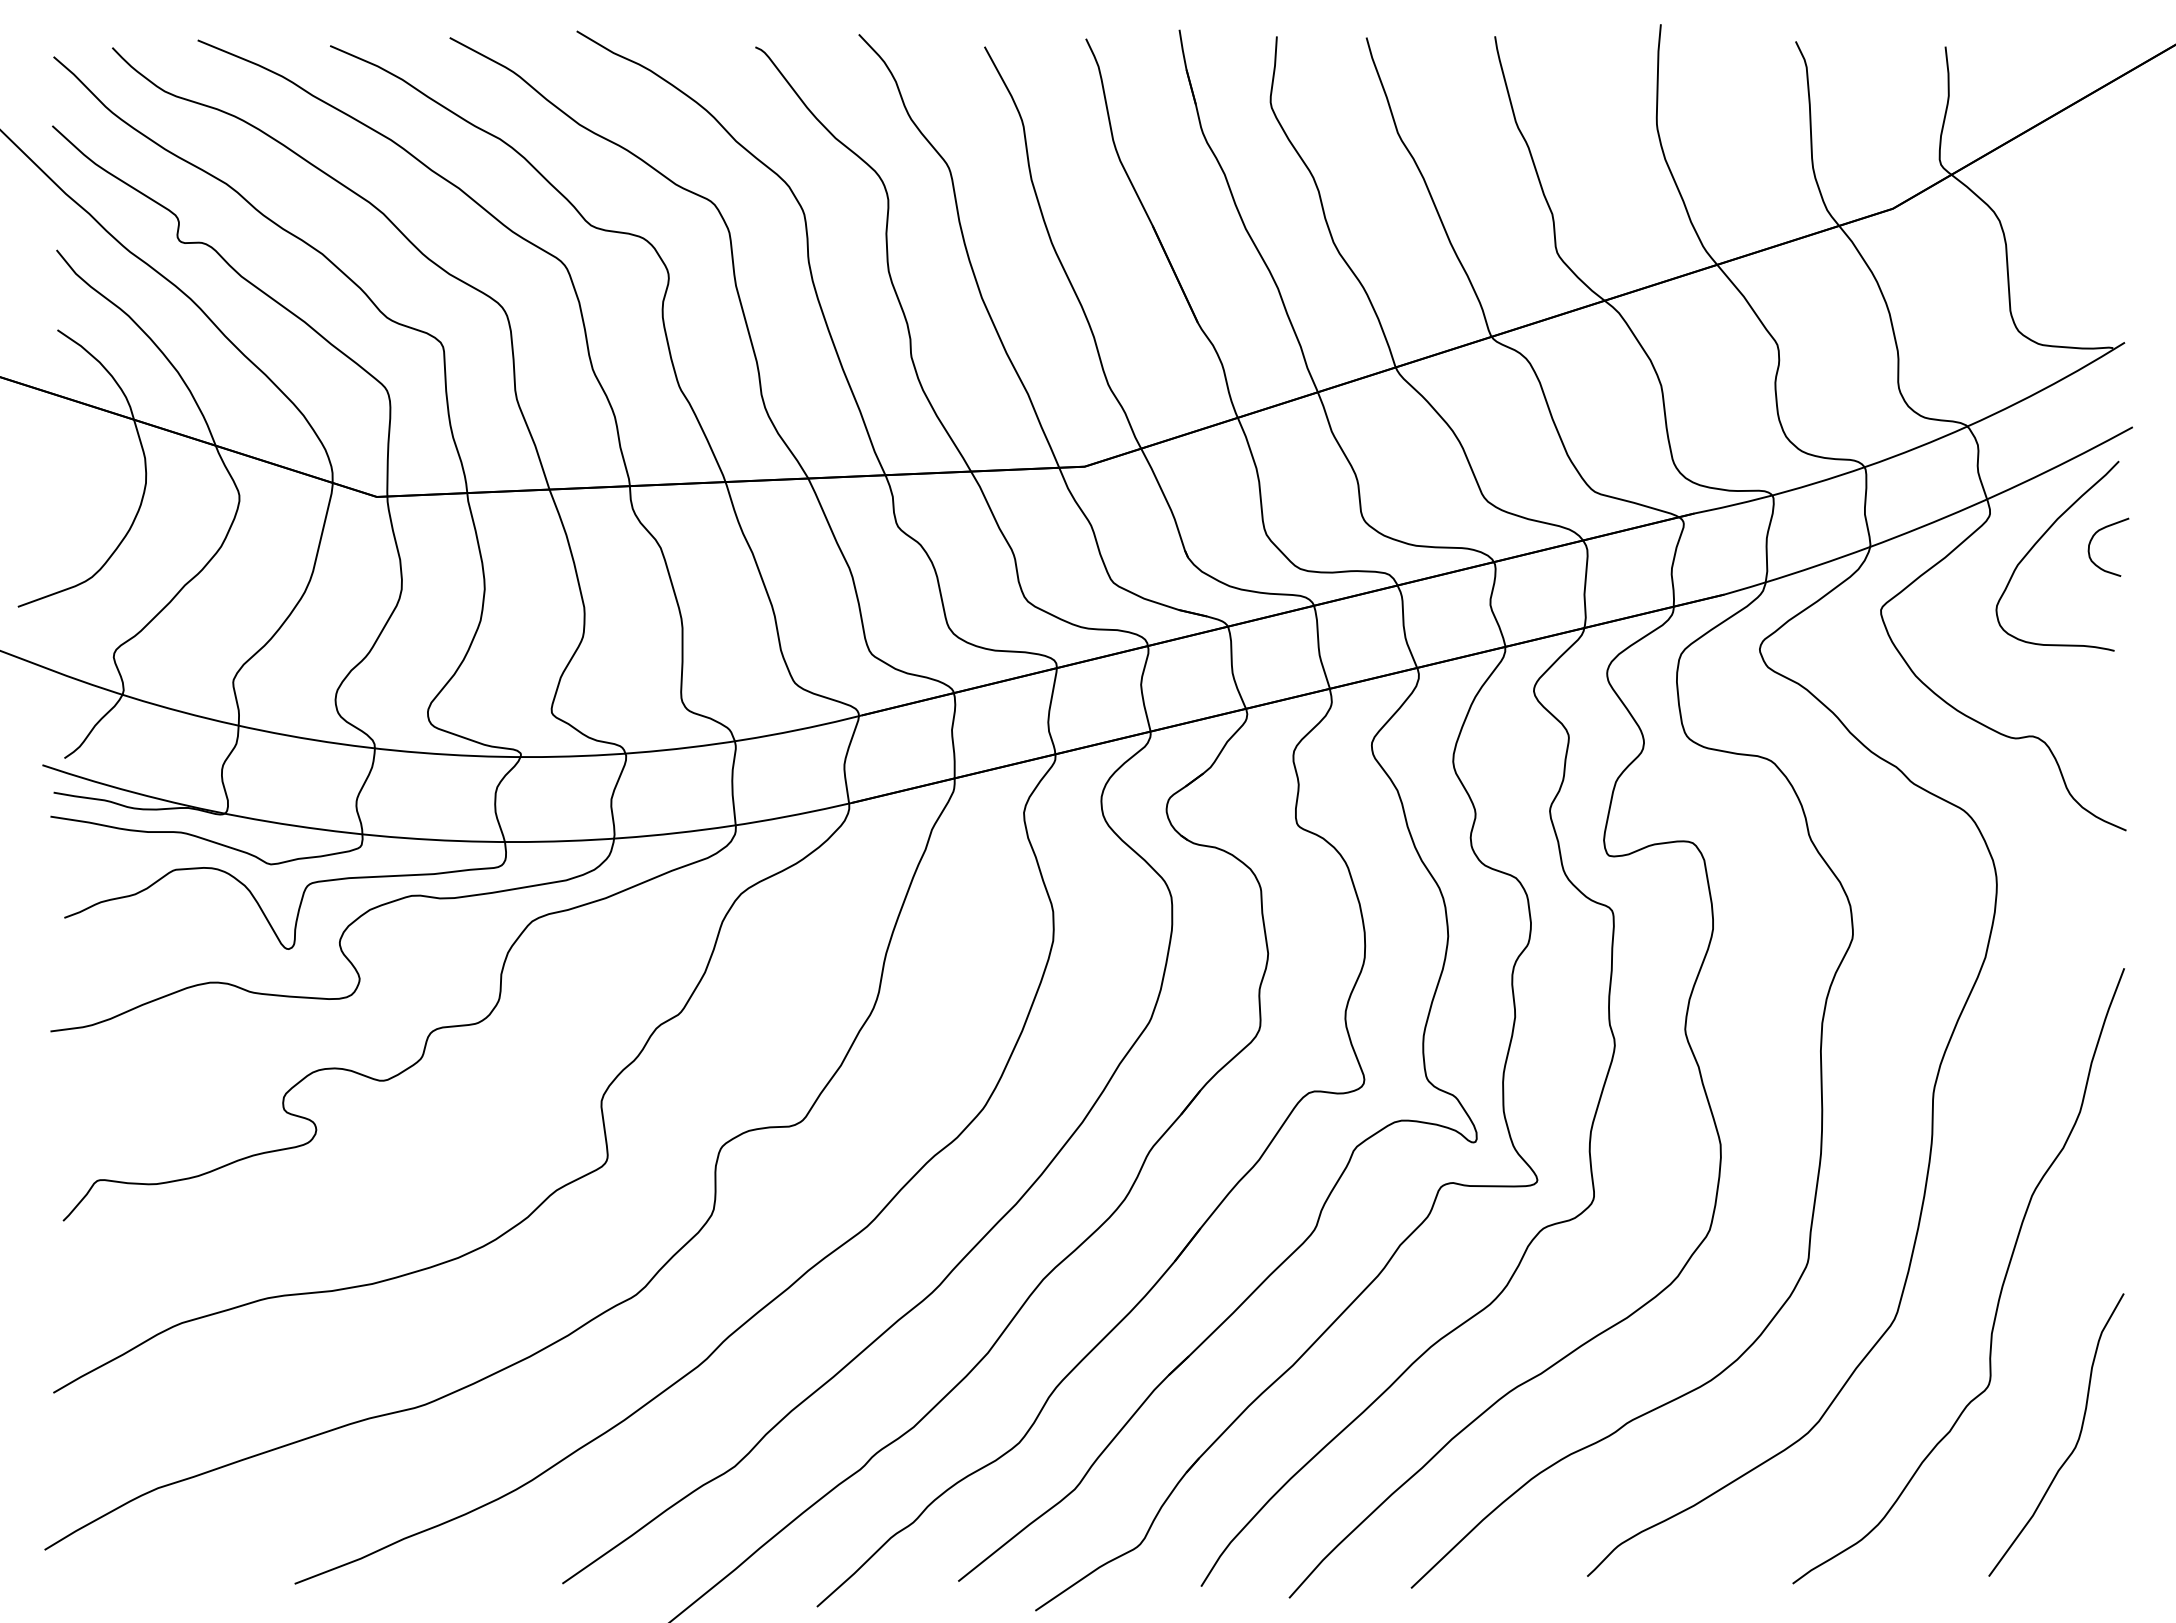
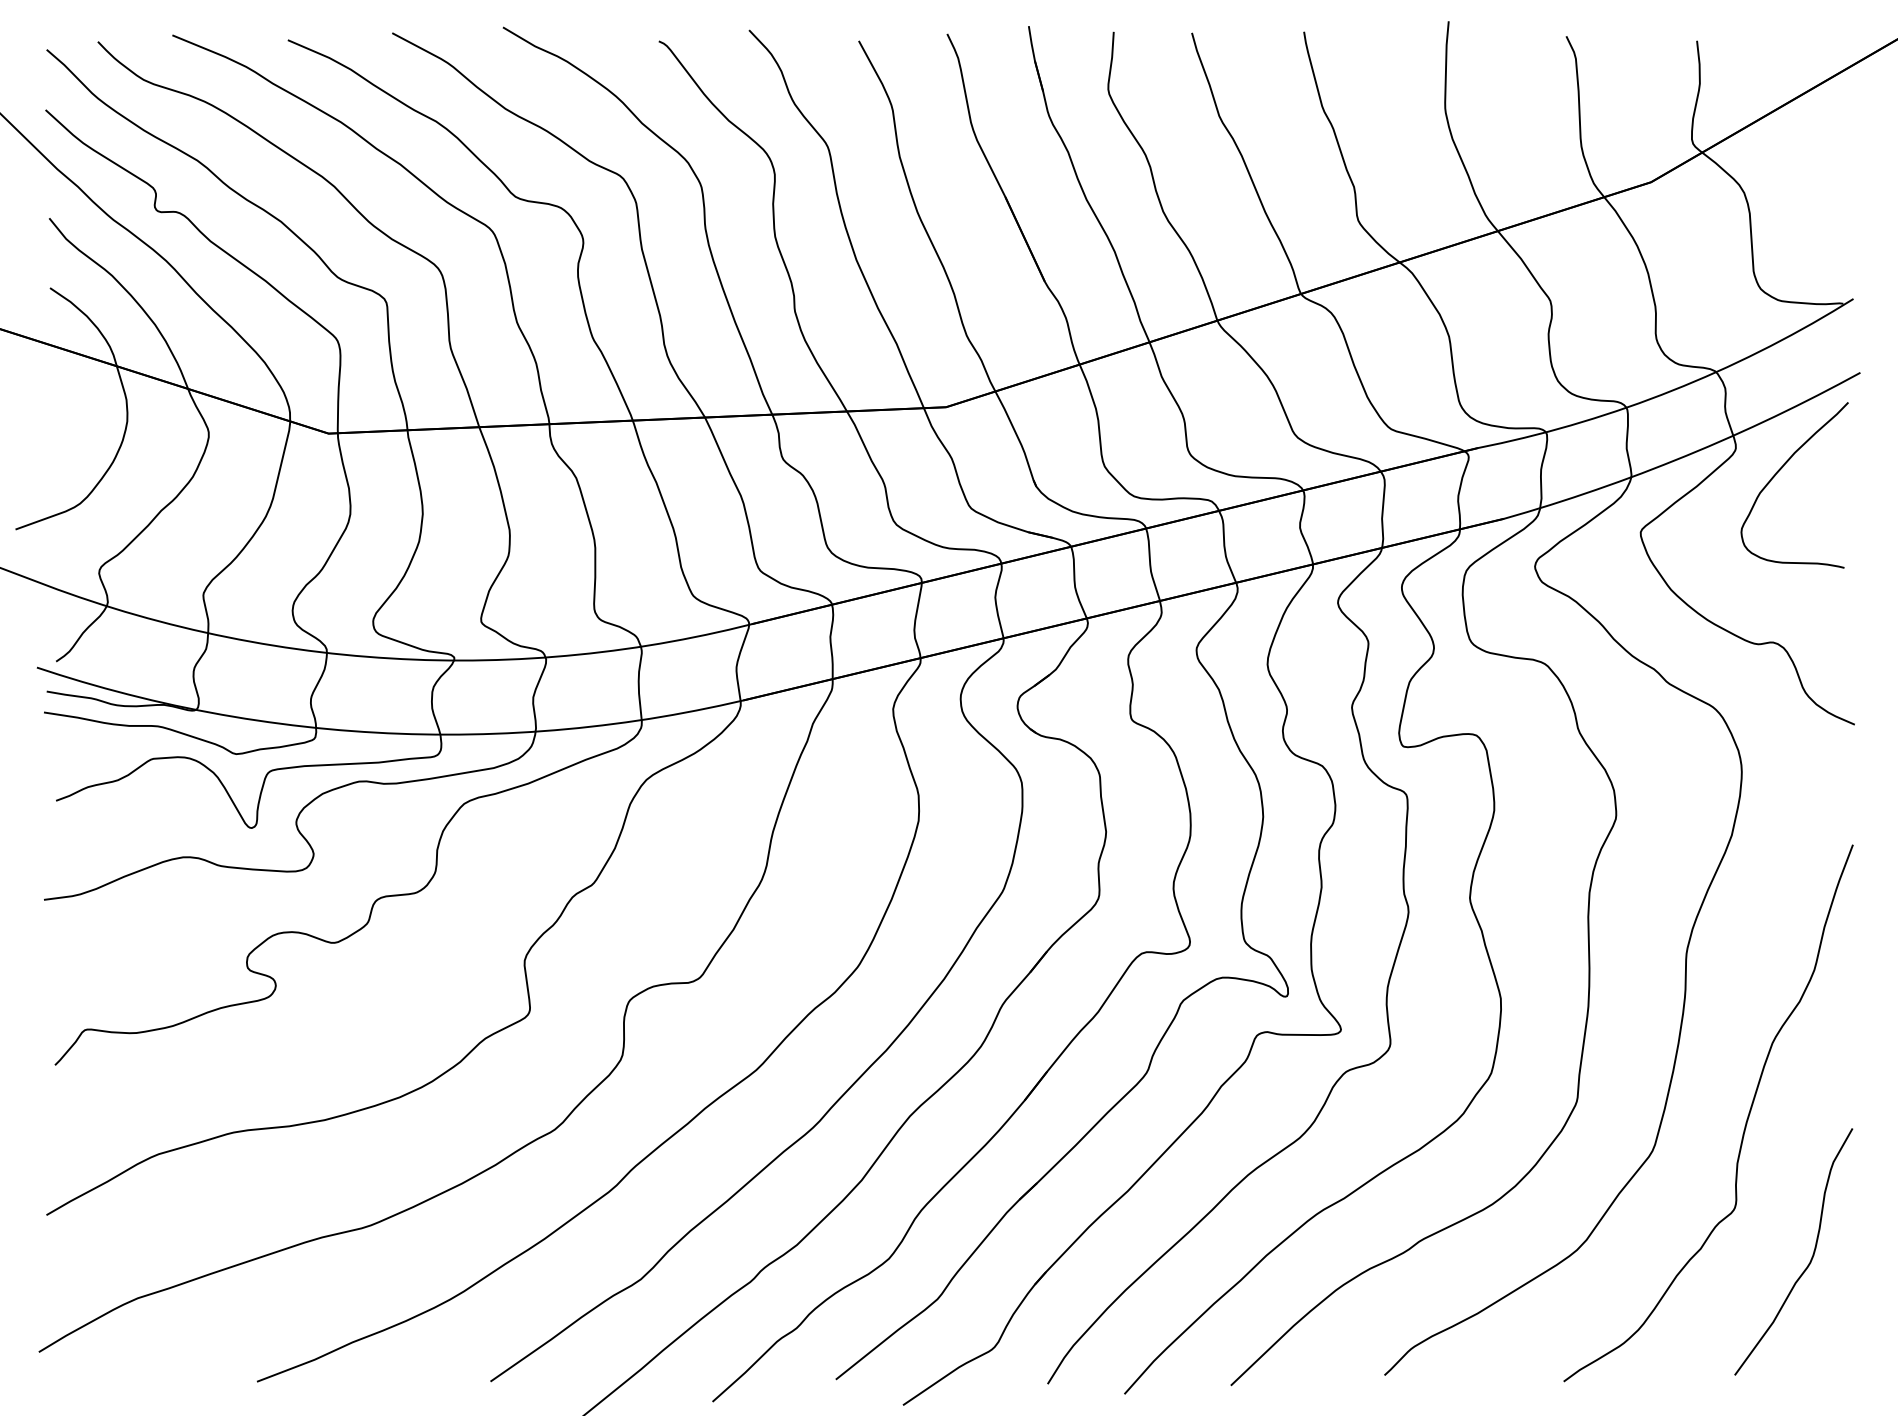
curve: (2094, 536) -> (1826, 468), removed

